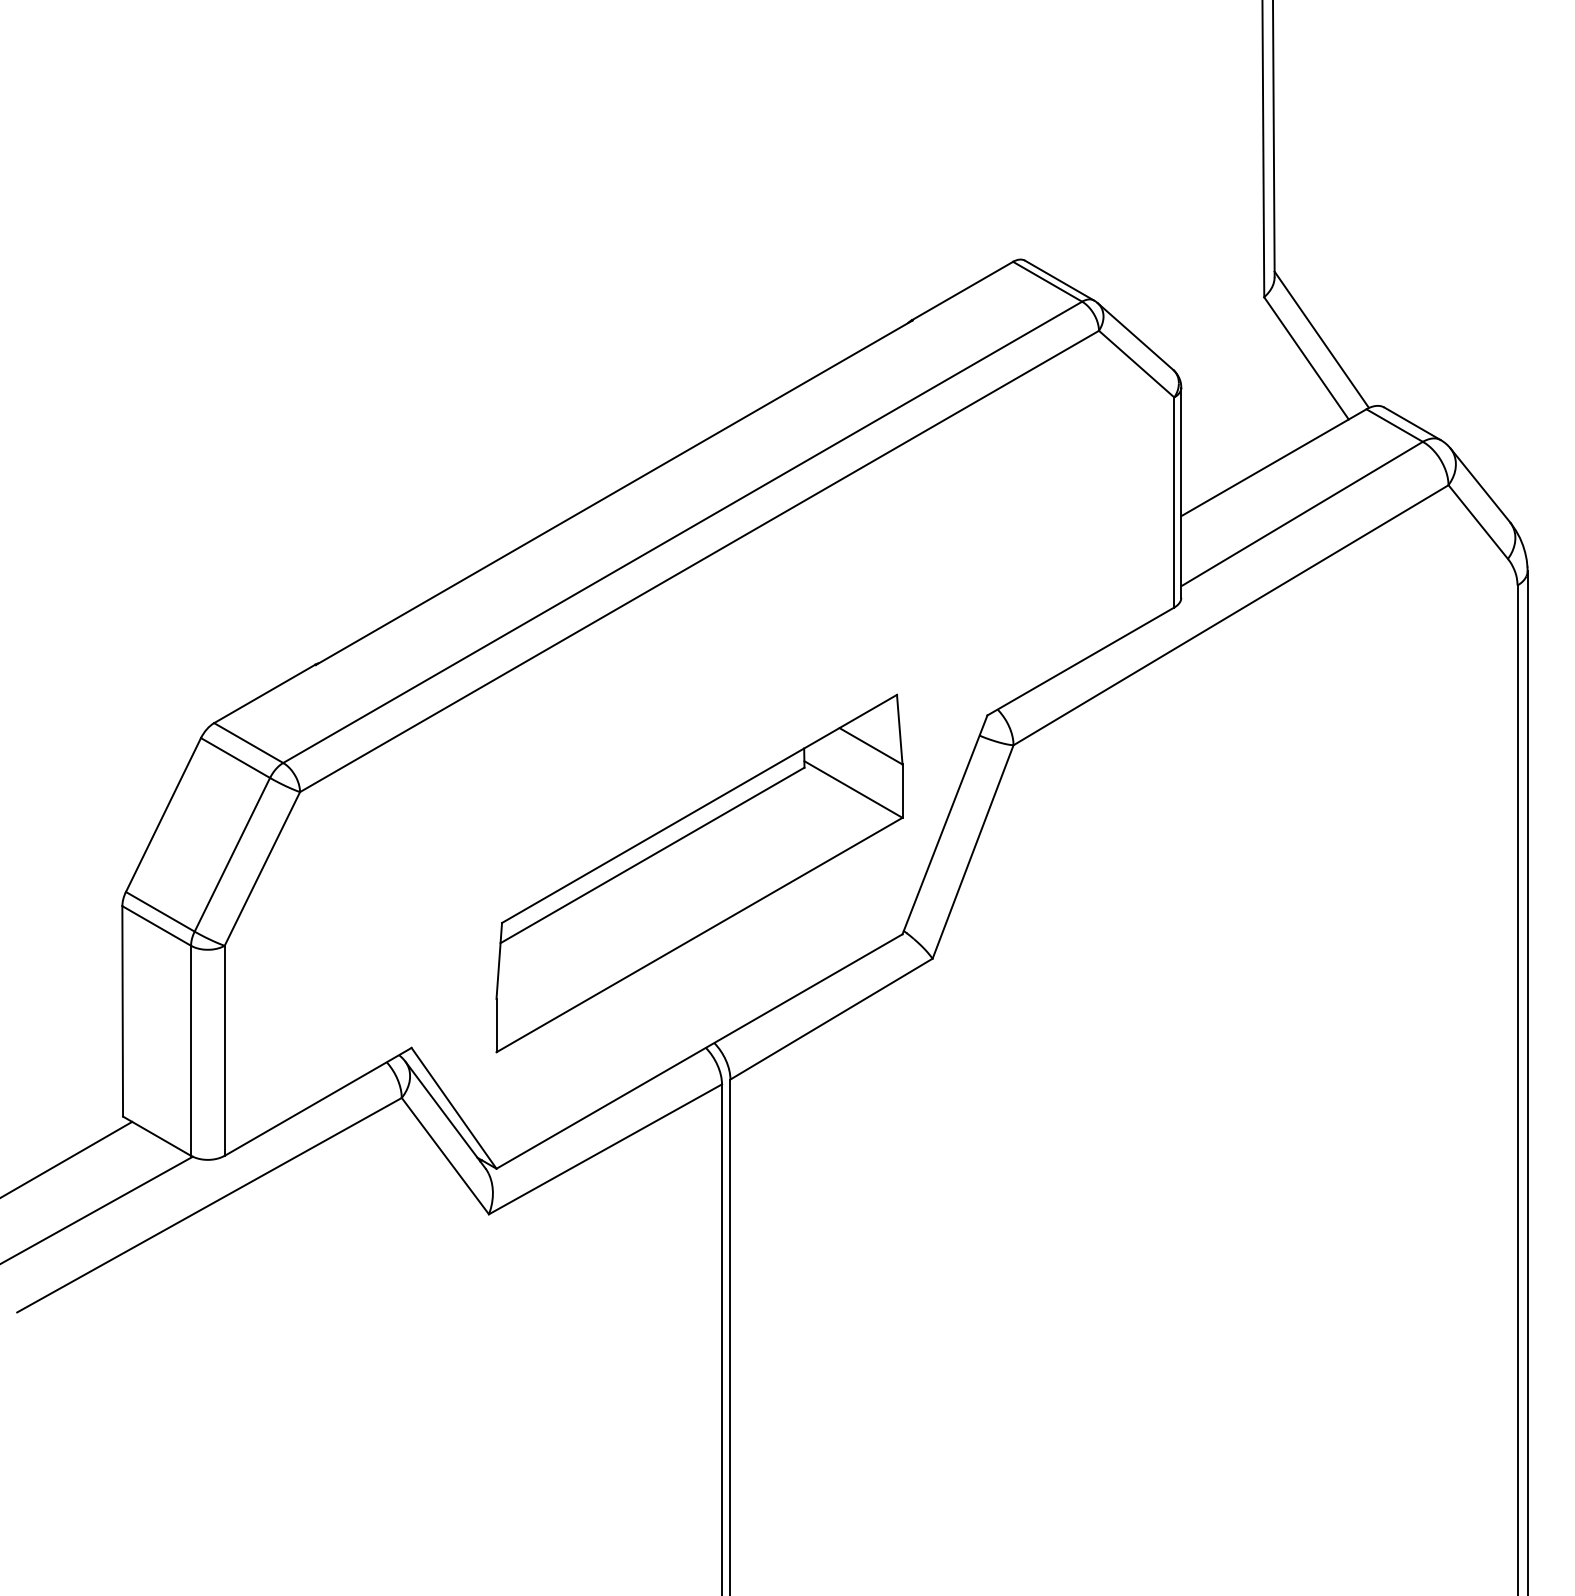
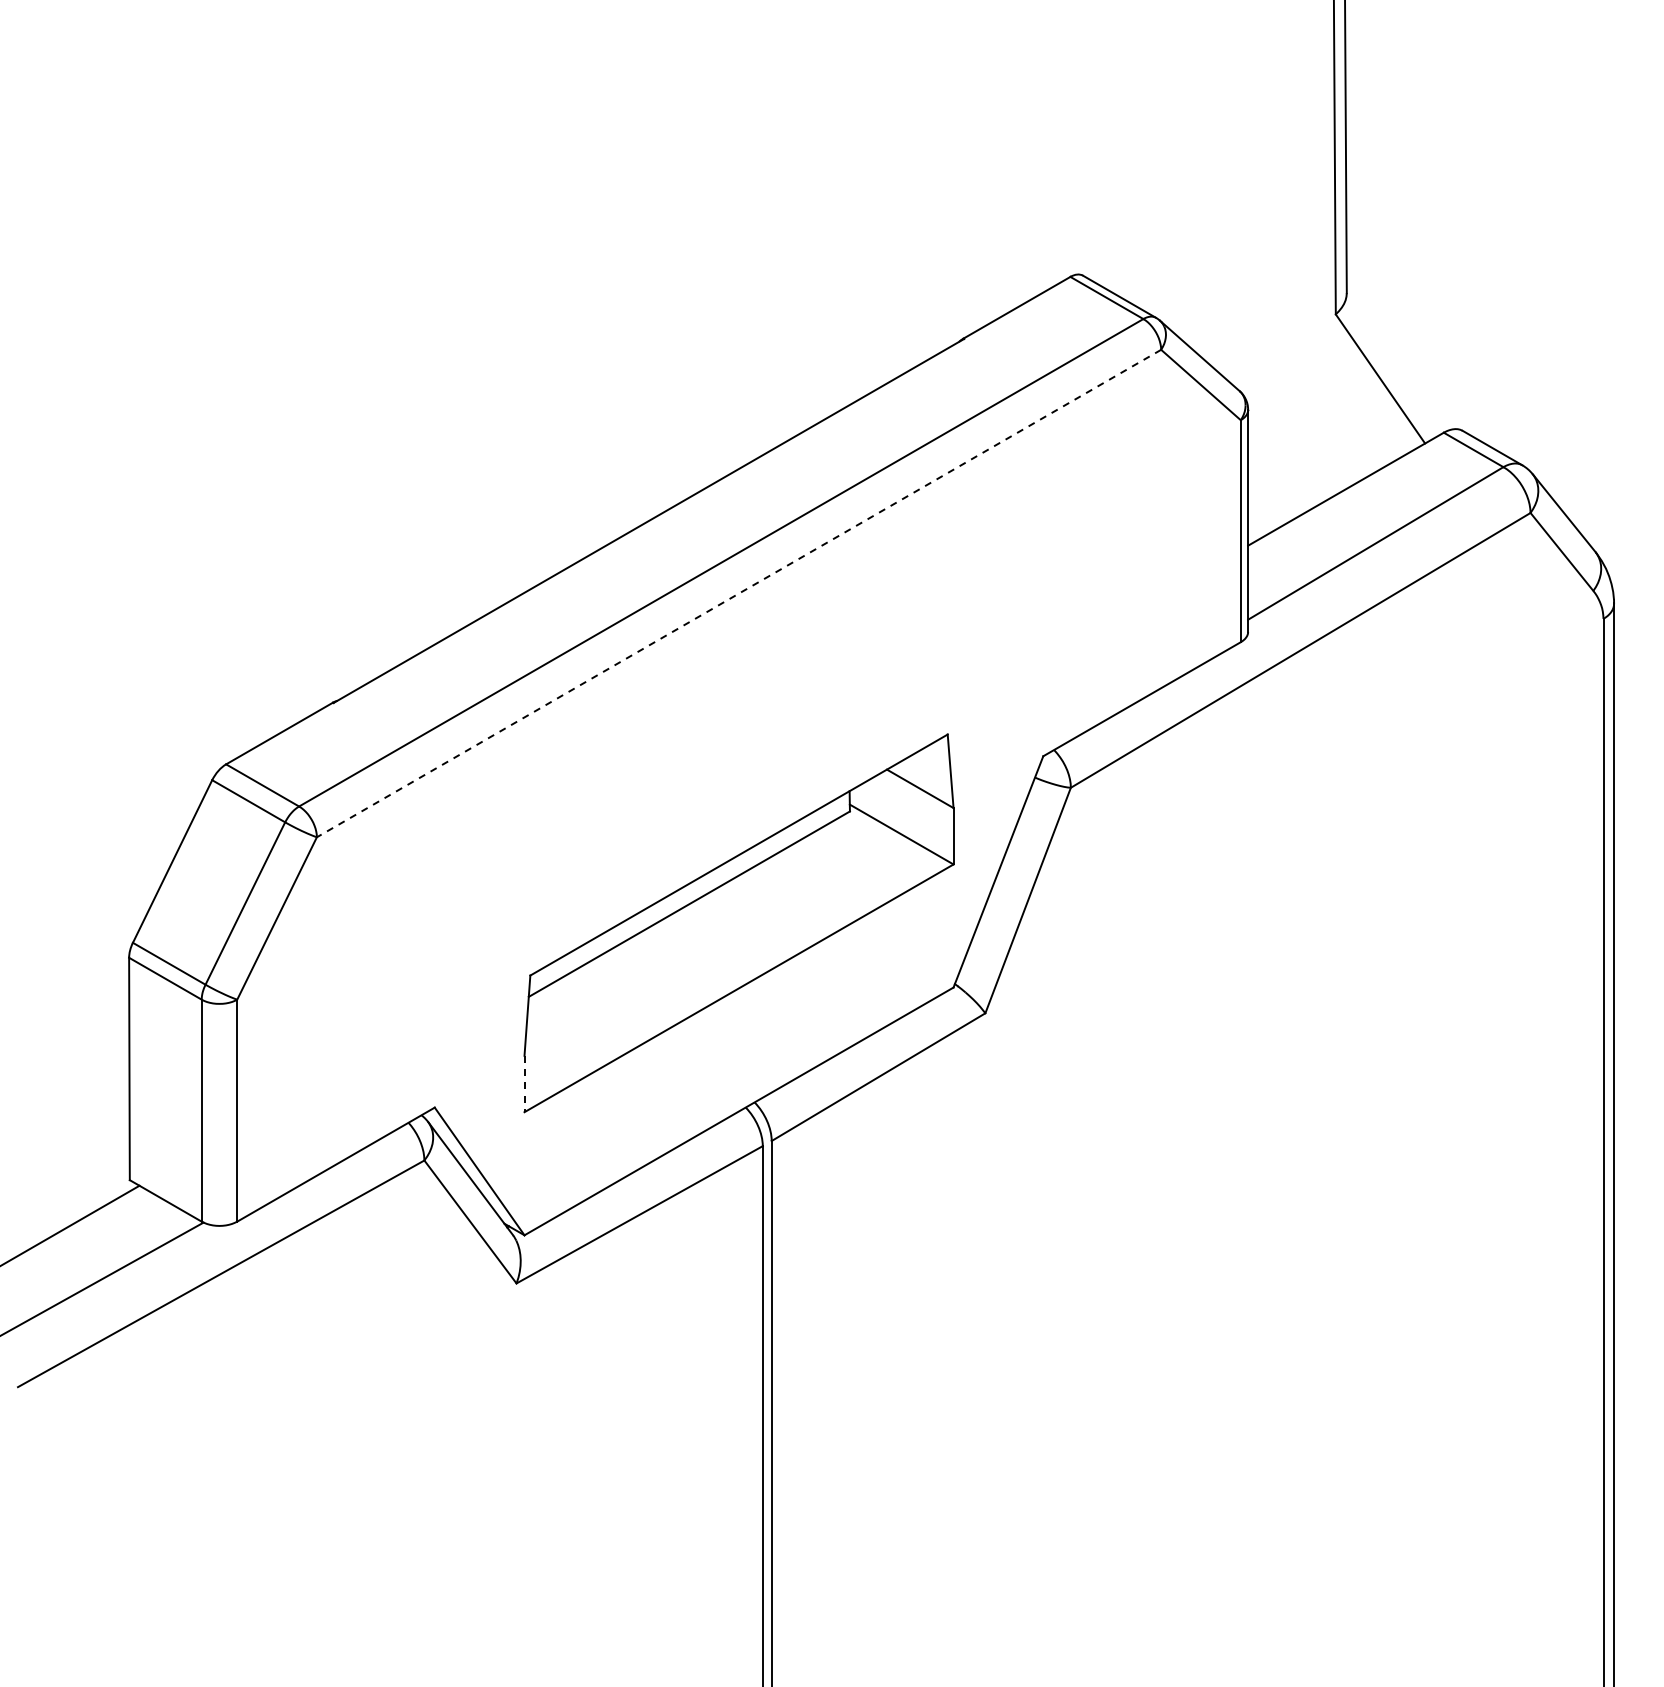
line: (1321, 339) -> (1396, 359), removed
line: (699, 561) -> (738, 593), solid -> dashed
line: (496, 1026) -> (524, 1084), solid -> dashed

